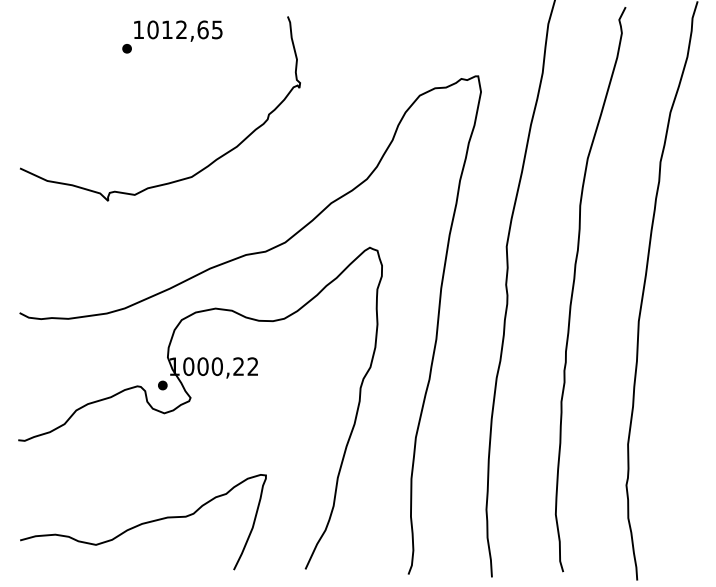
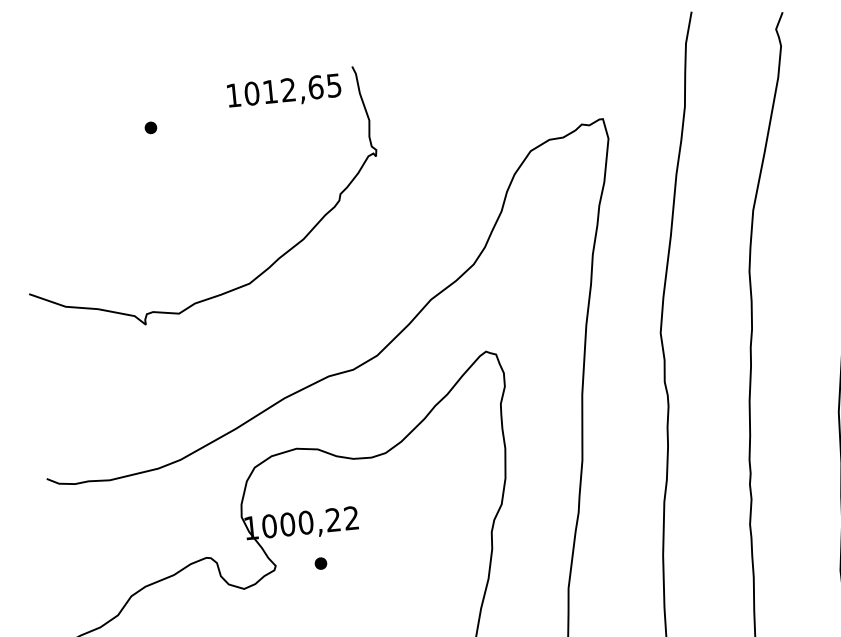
text: (178, 30) -> (284, 91), moved
part: (162, 385) -> (320, 563), moved

